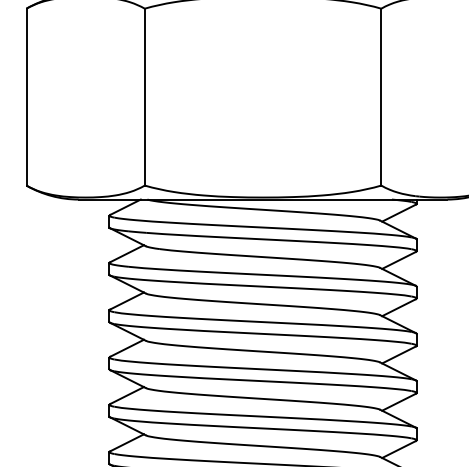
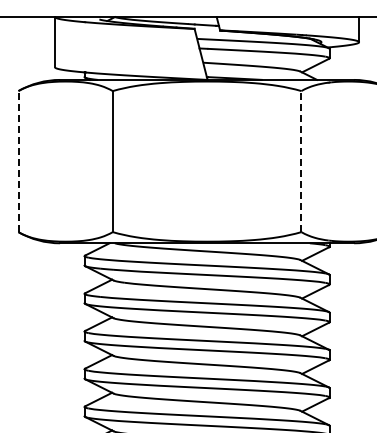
line: (26, 97) -> (18, 161), solid -> dashed
line: (381, 97) -> (301, 161), solid -> dashed

